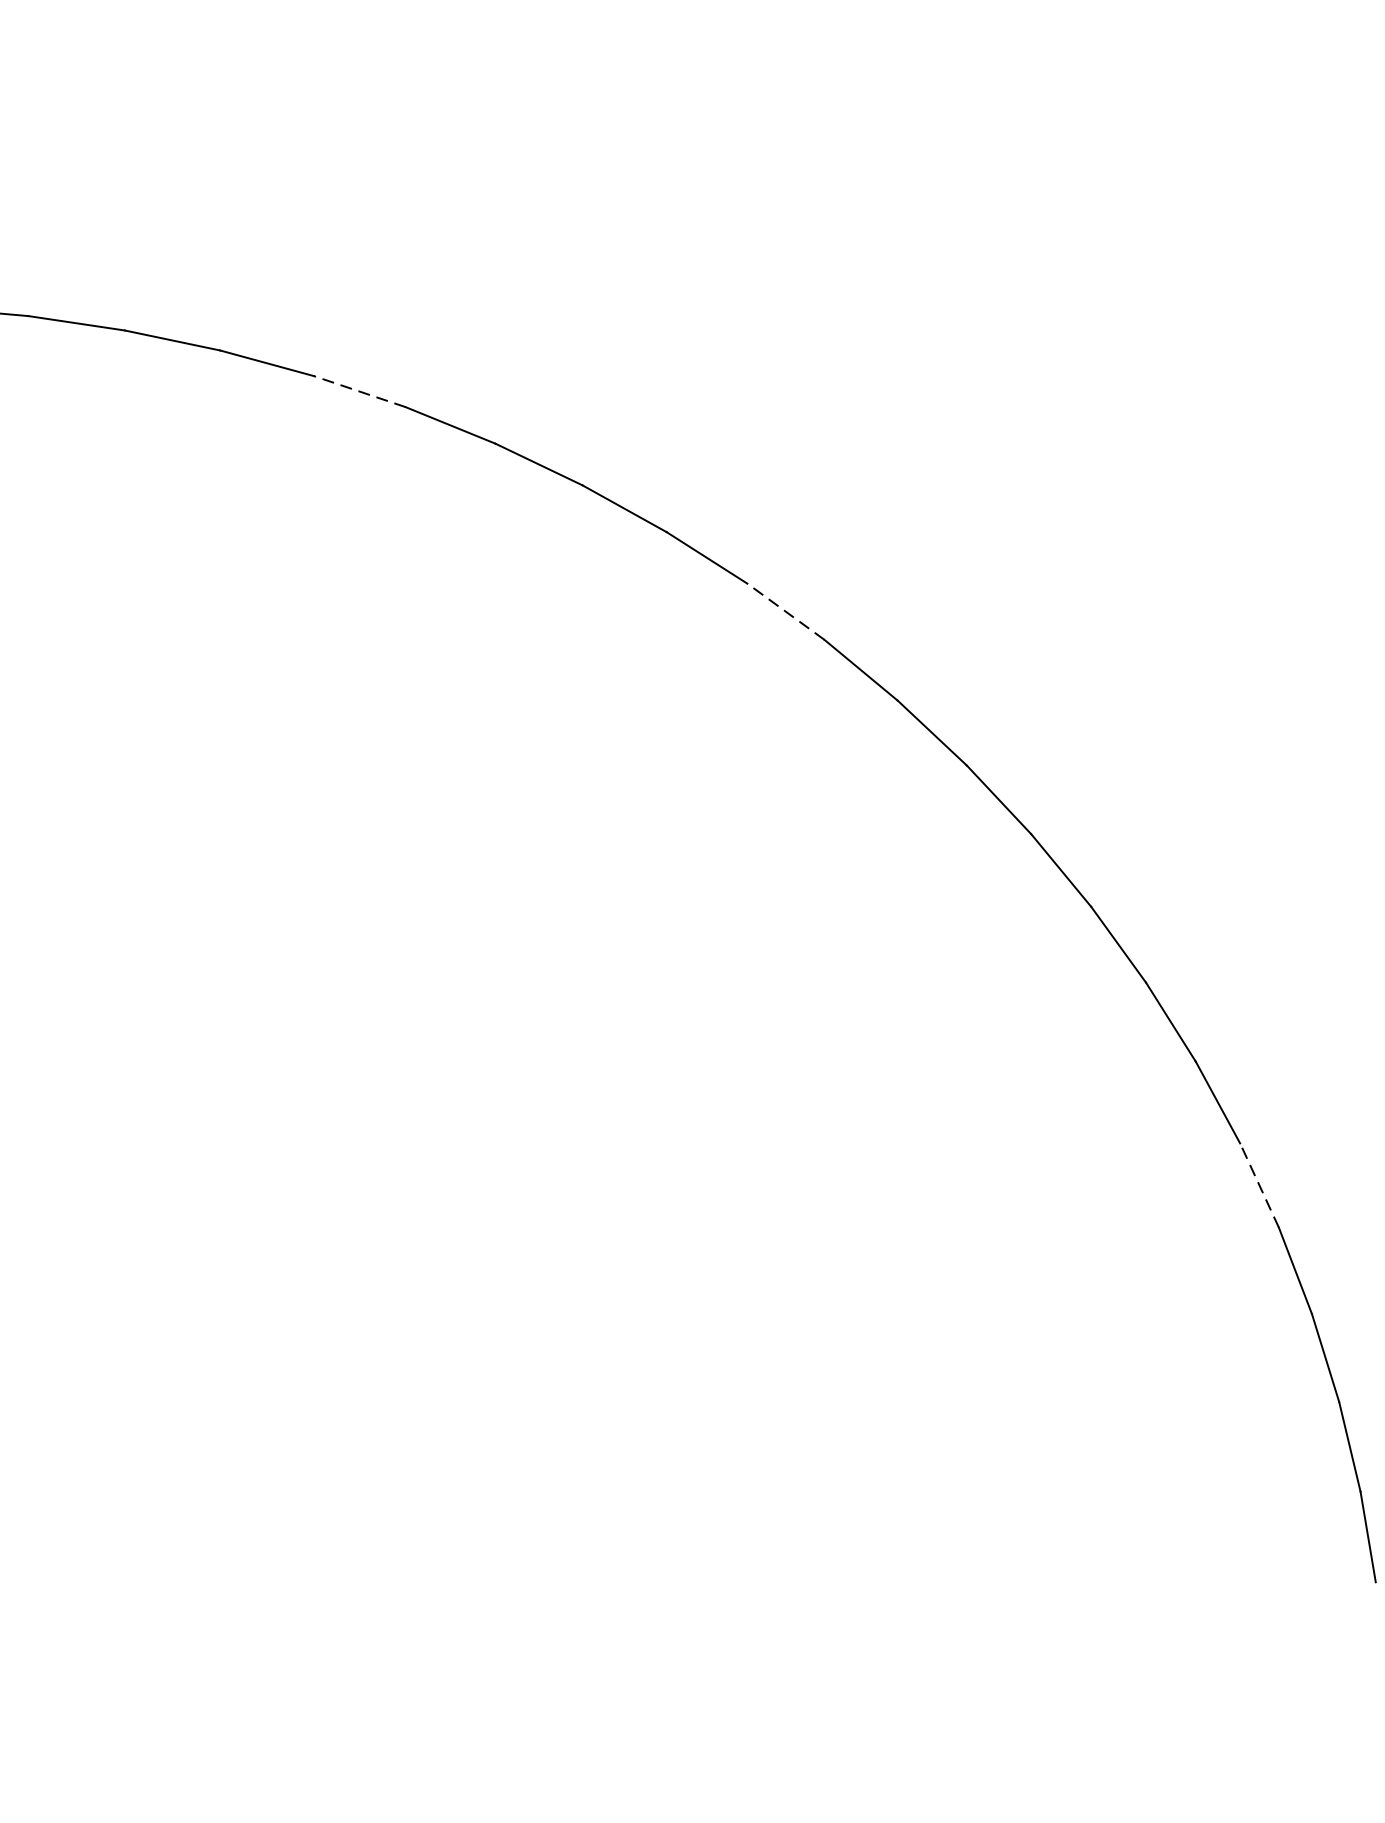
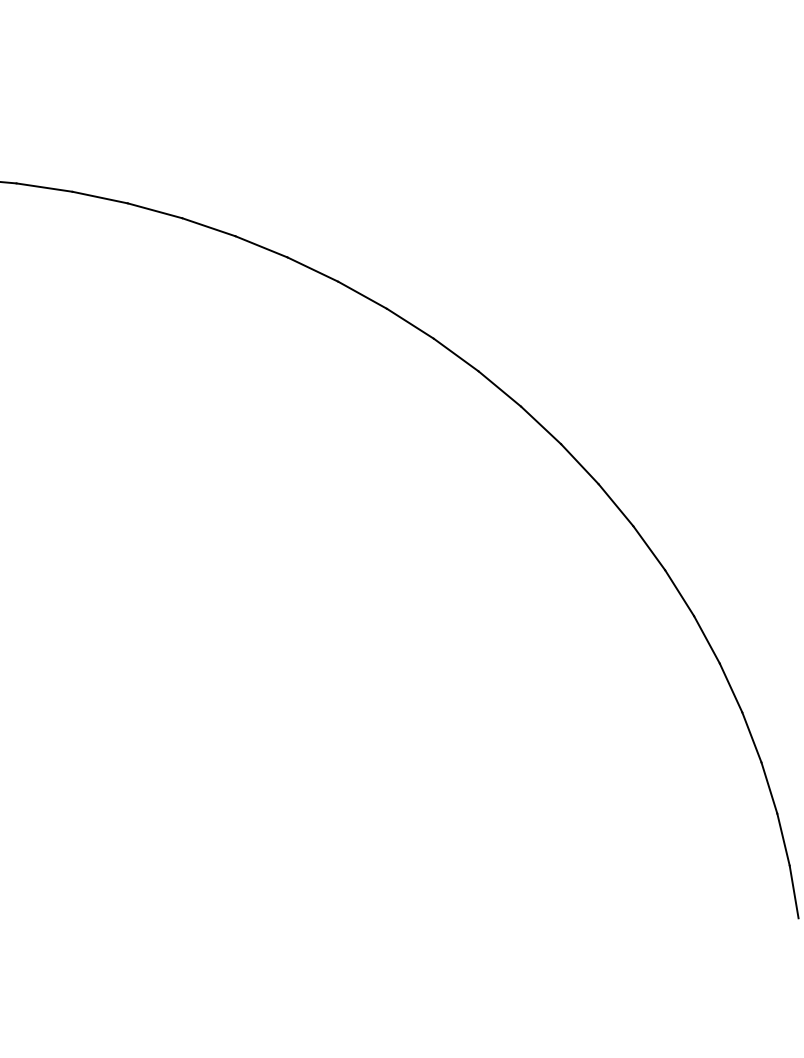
line: (359, 392) -> (208, 227), dashed -> solid
line: (786, 612) -> (456, 355), dashed -> solid
line: (1260, 1186) -> (731, 688), dashed -> solid

